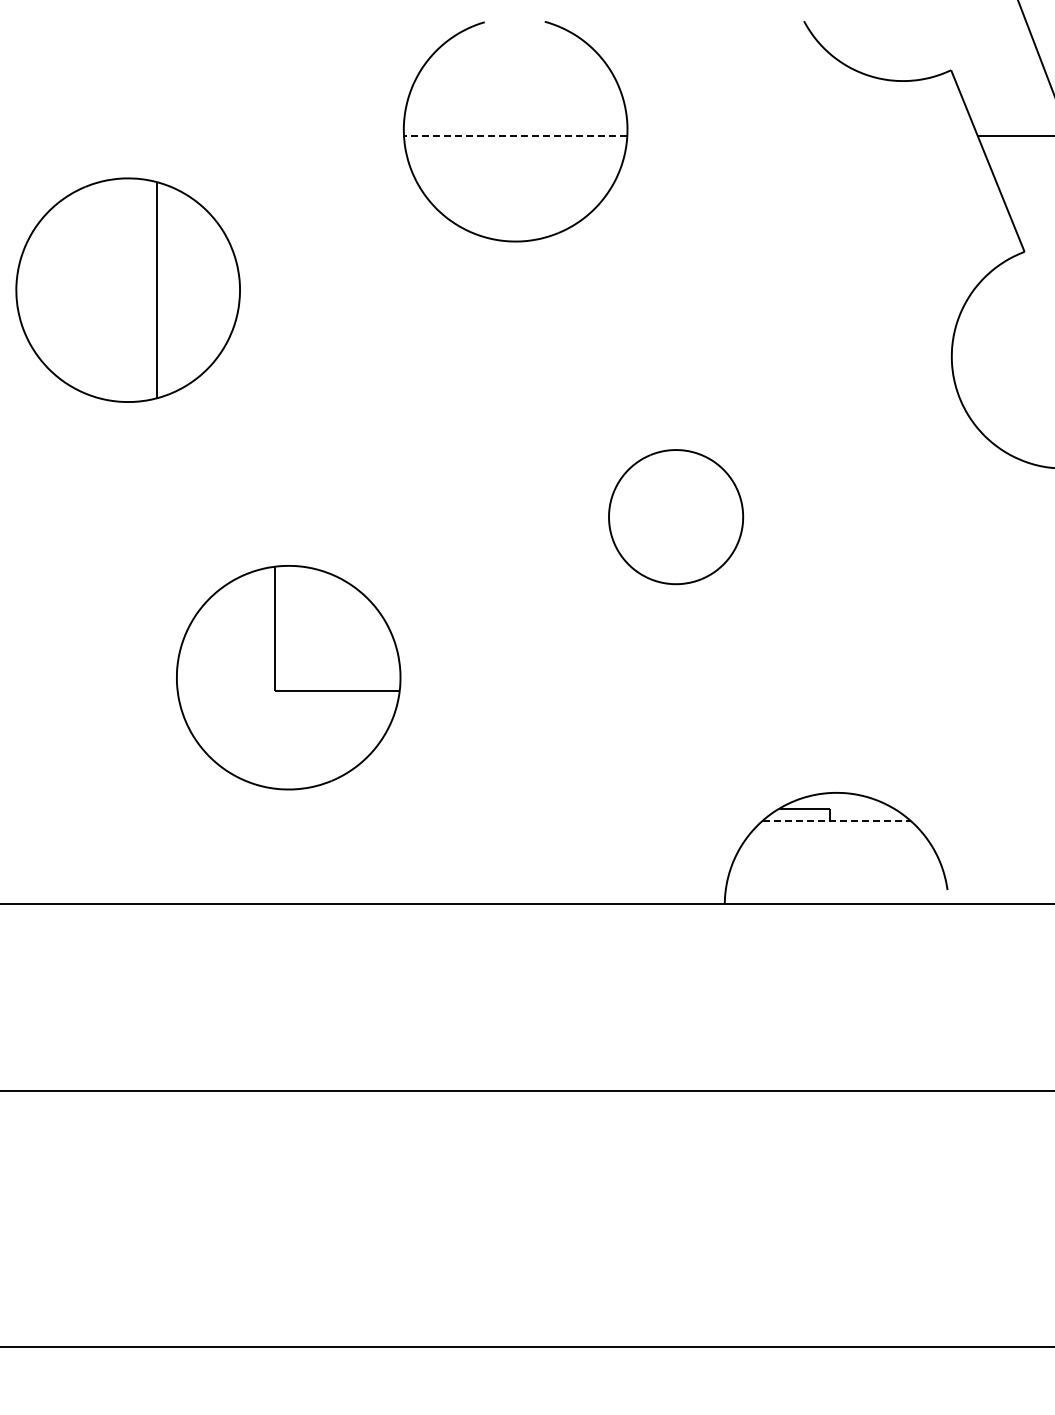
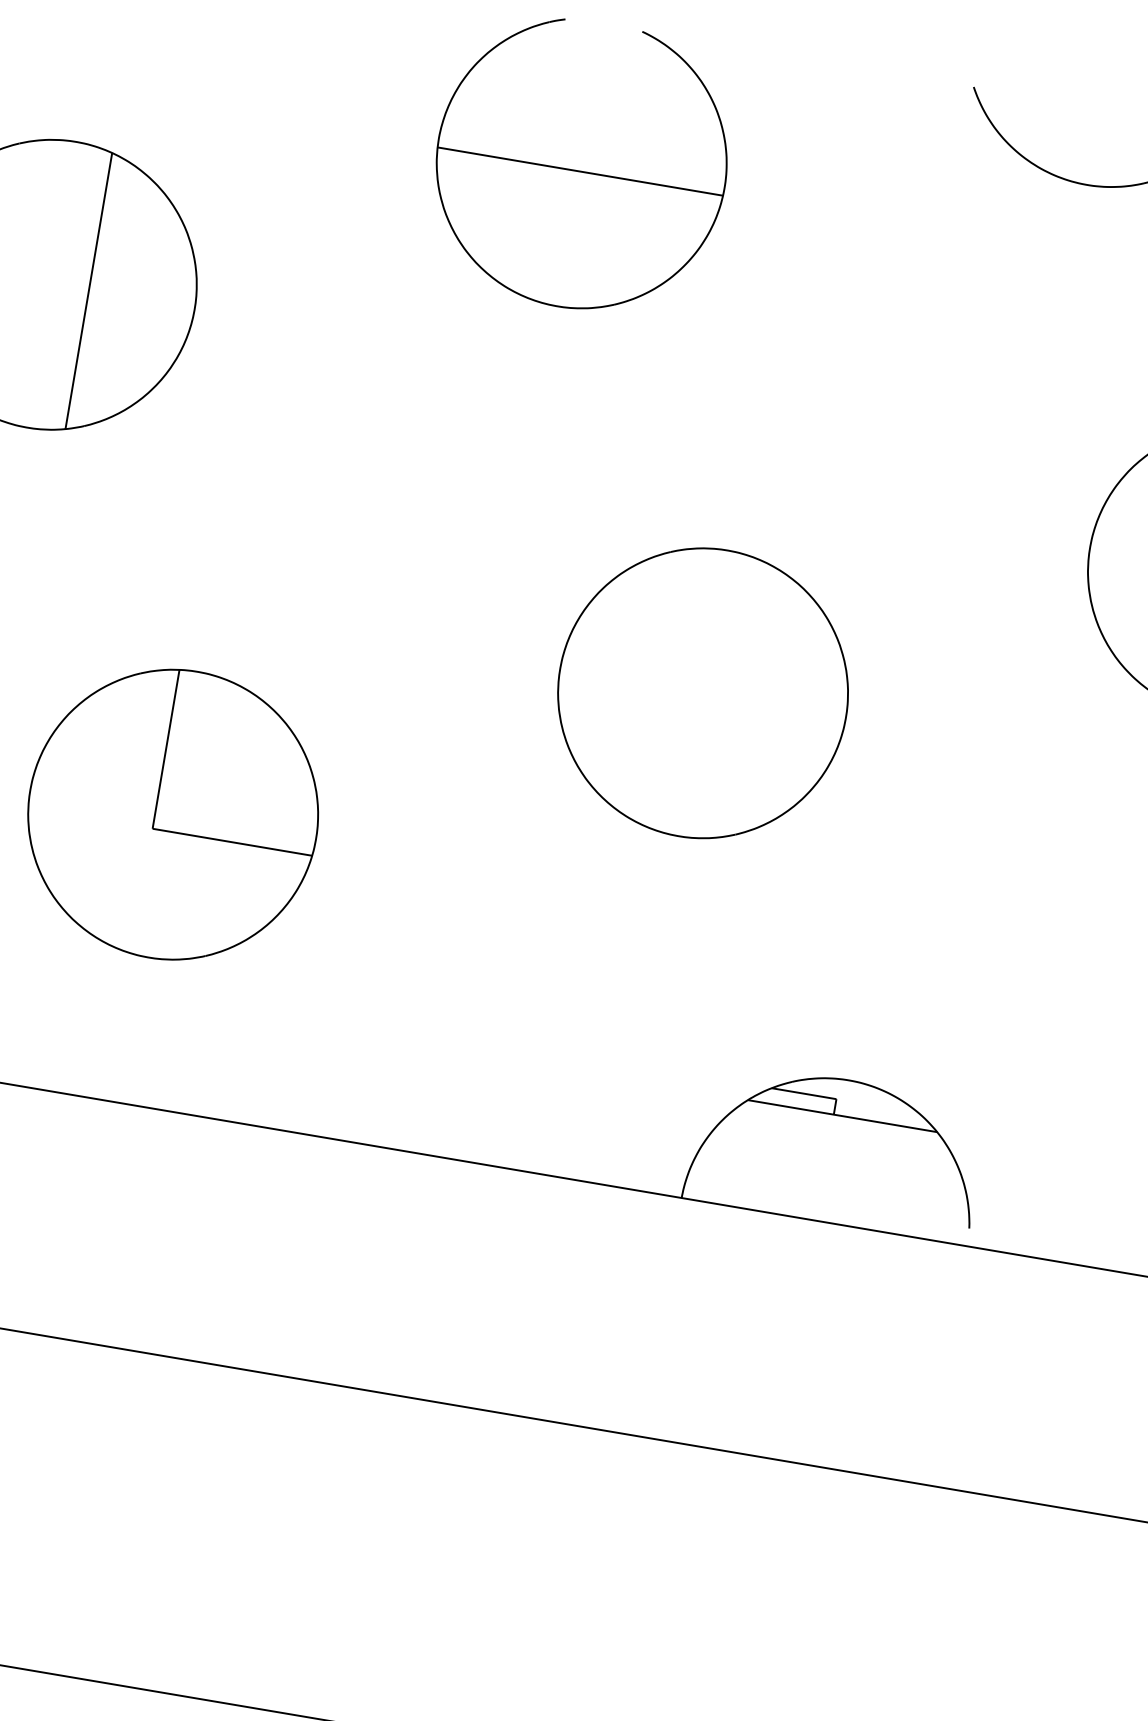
line: (515, 136) -> (580, 172), dashed -> solid
part: (675, 516) -> (702, 692), size x1.67
line: (837, 820) -> (843, 1115), dashed -> solid

